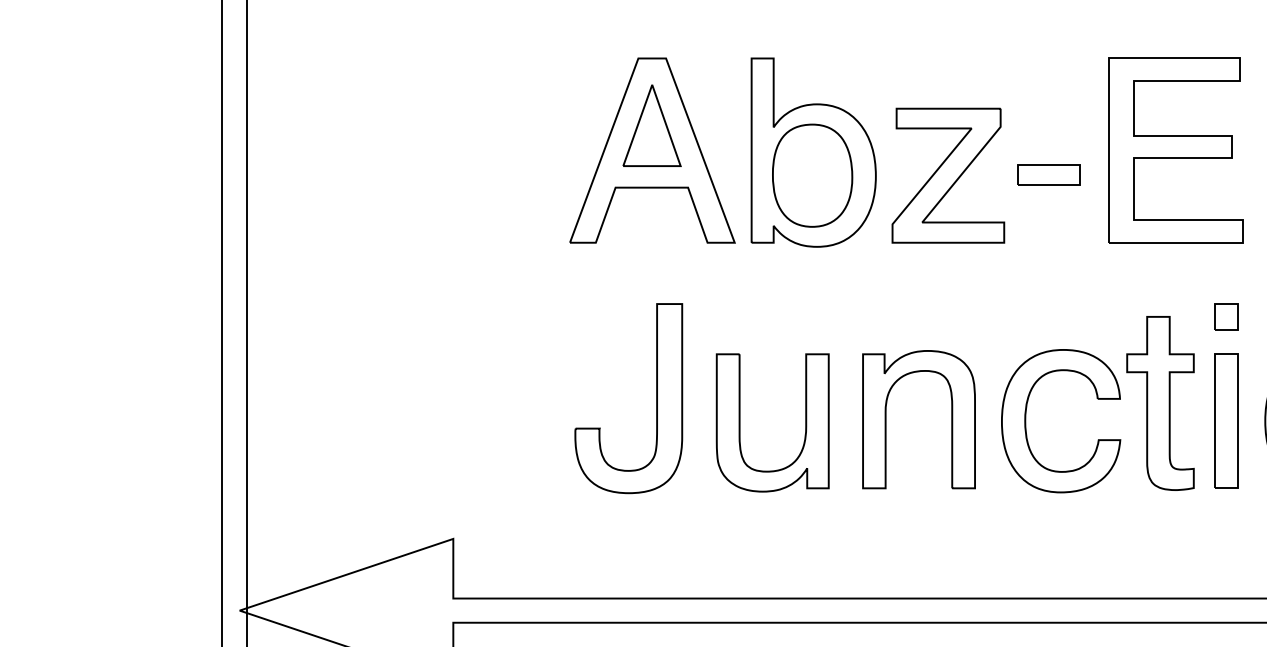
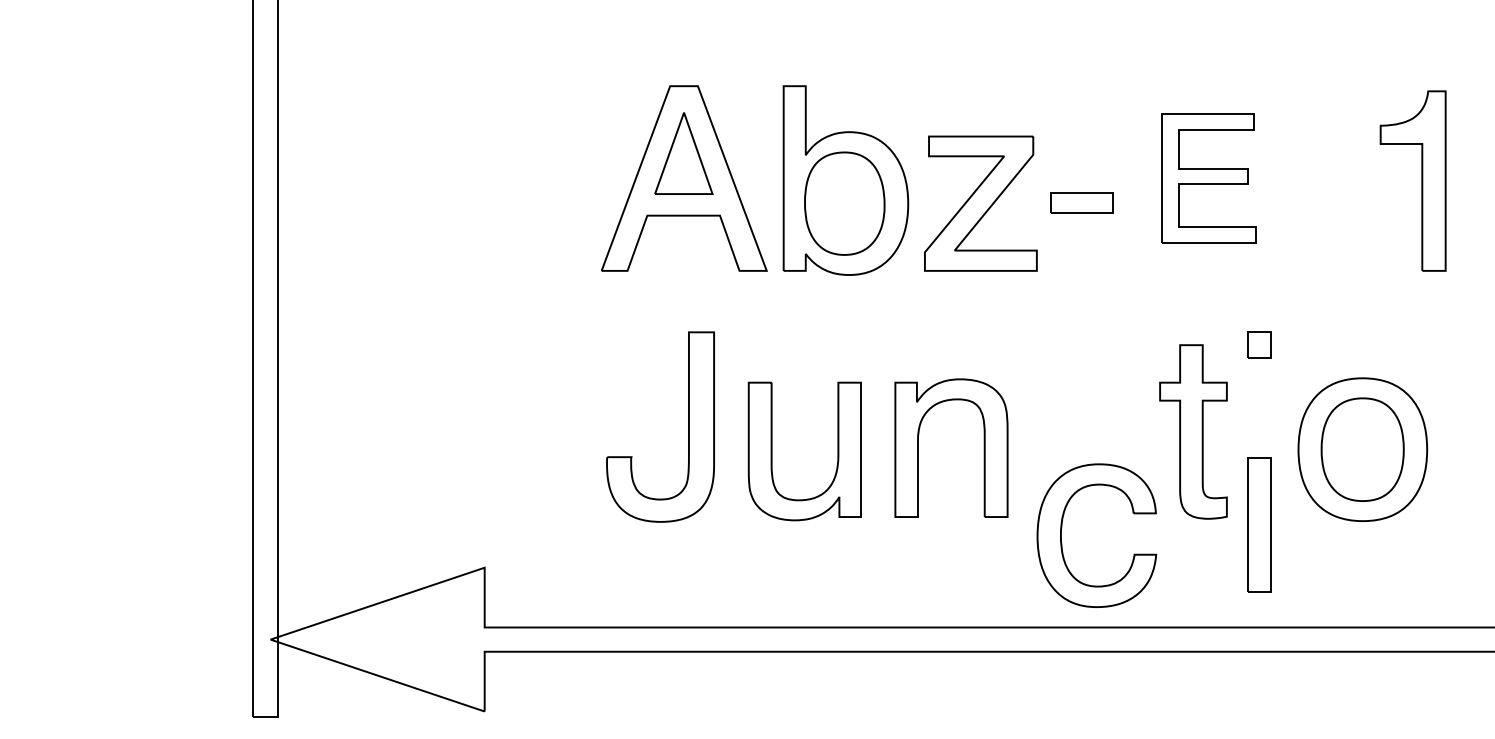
part: (1175, 150) -> (1208, 178), size x0.7
part: (1026, 412) -> (1062, 527), moved
part: (1226, 420) -> (1259, 524), moved

